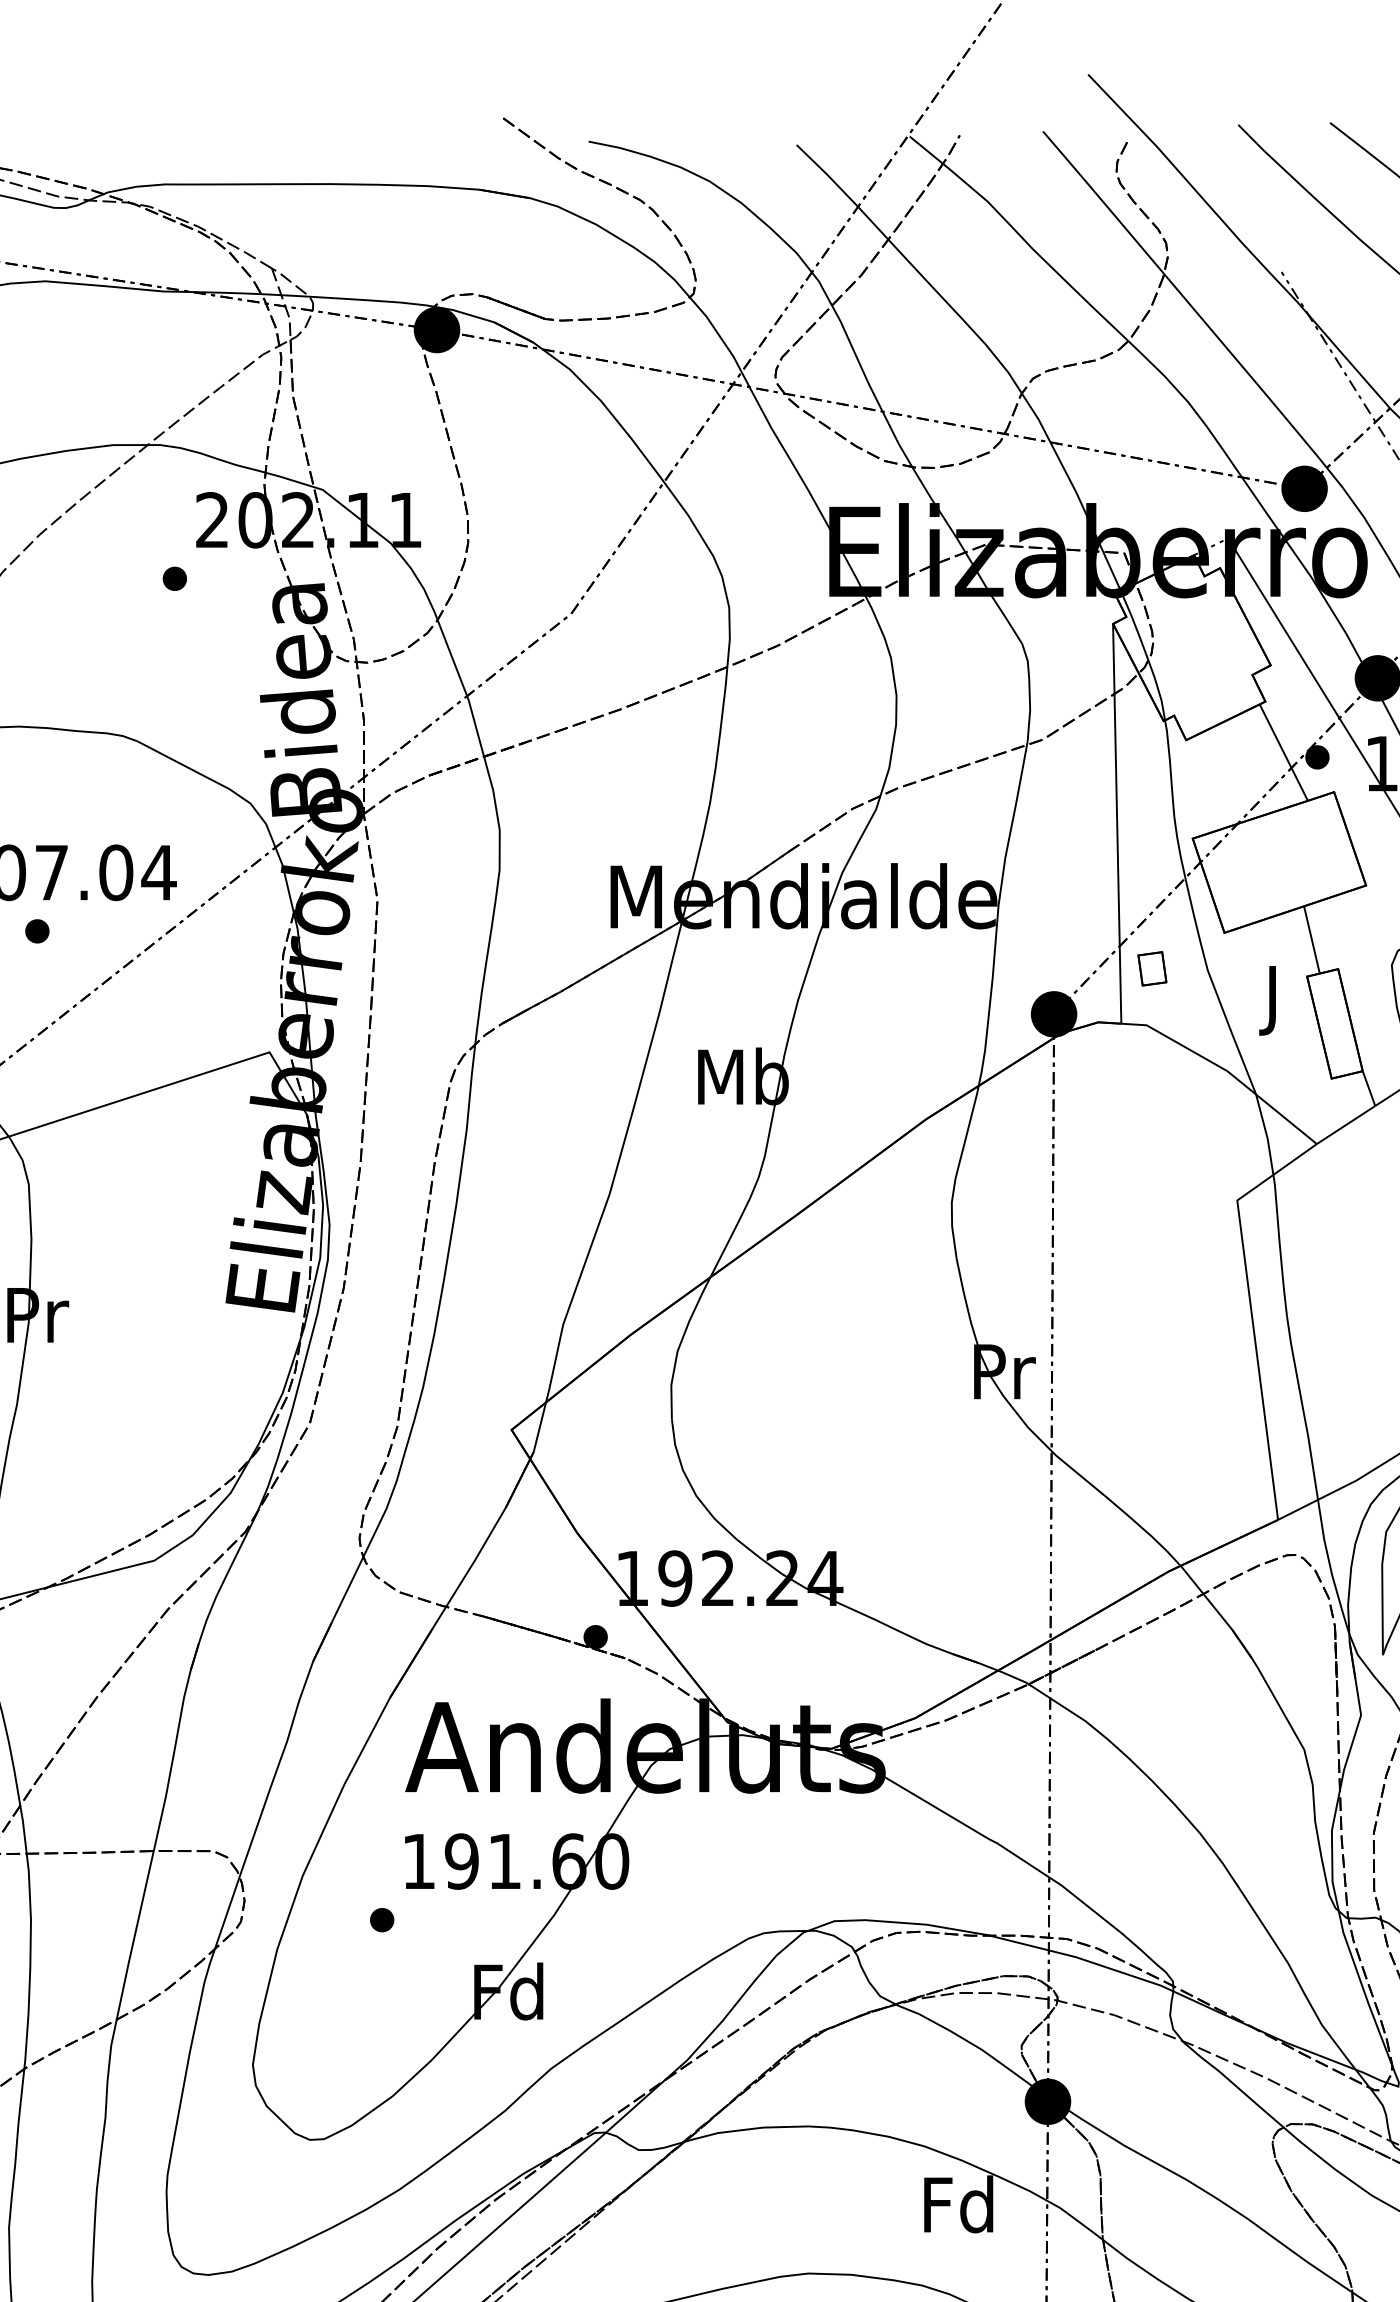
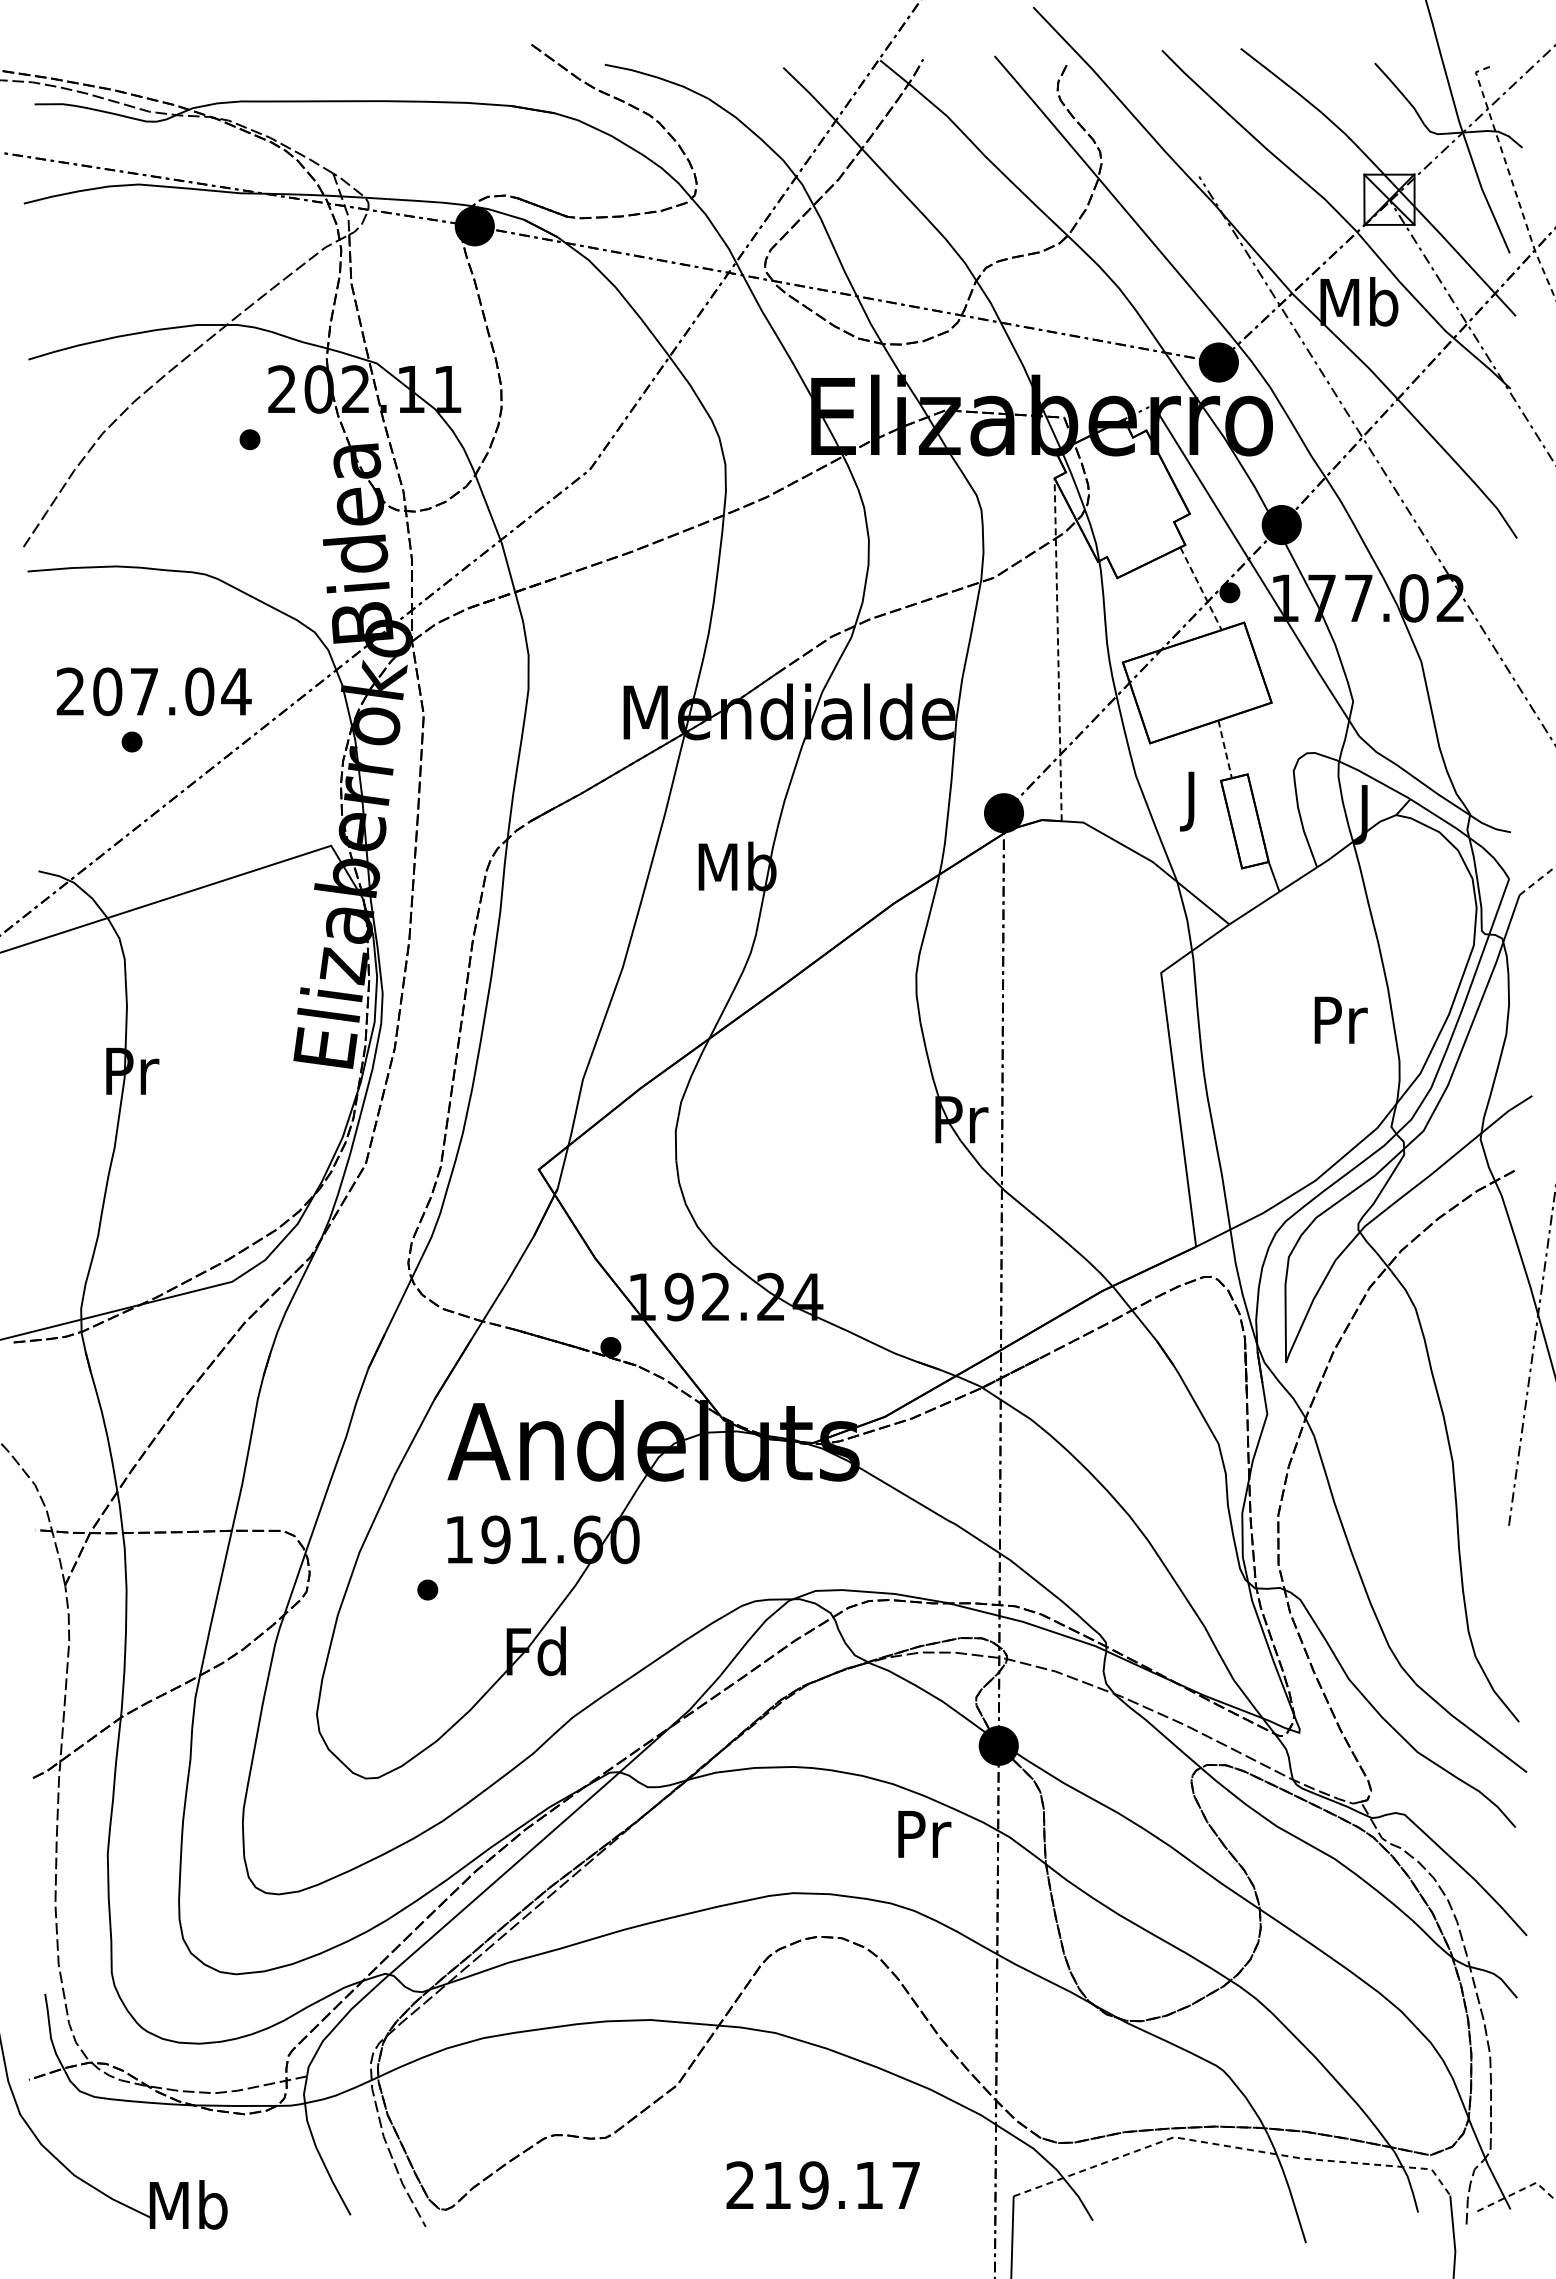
line: (1284, 753) -> (1201, 589), solid -> dashed
line: (1117, 823) -> (1058, 649), solid -> dashed
line: (1312, 941) -> (1225, 750), solid -> dashed
part: (1152, 968) -> (1088, 773), removed
text: (957, 2204) -> (921, 1833), Fd -> Pr

